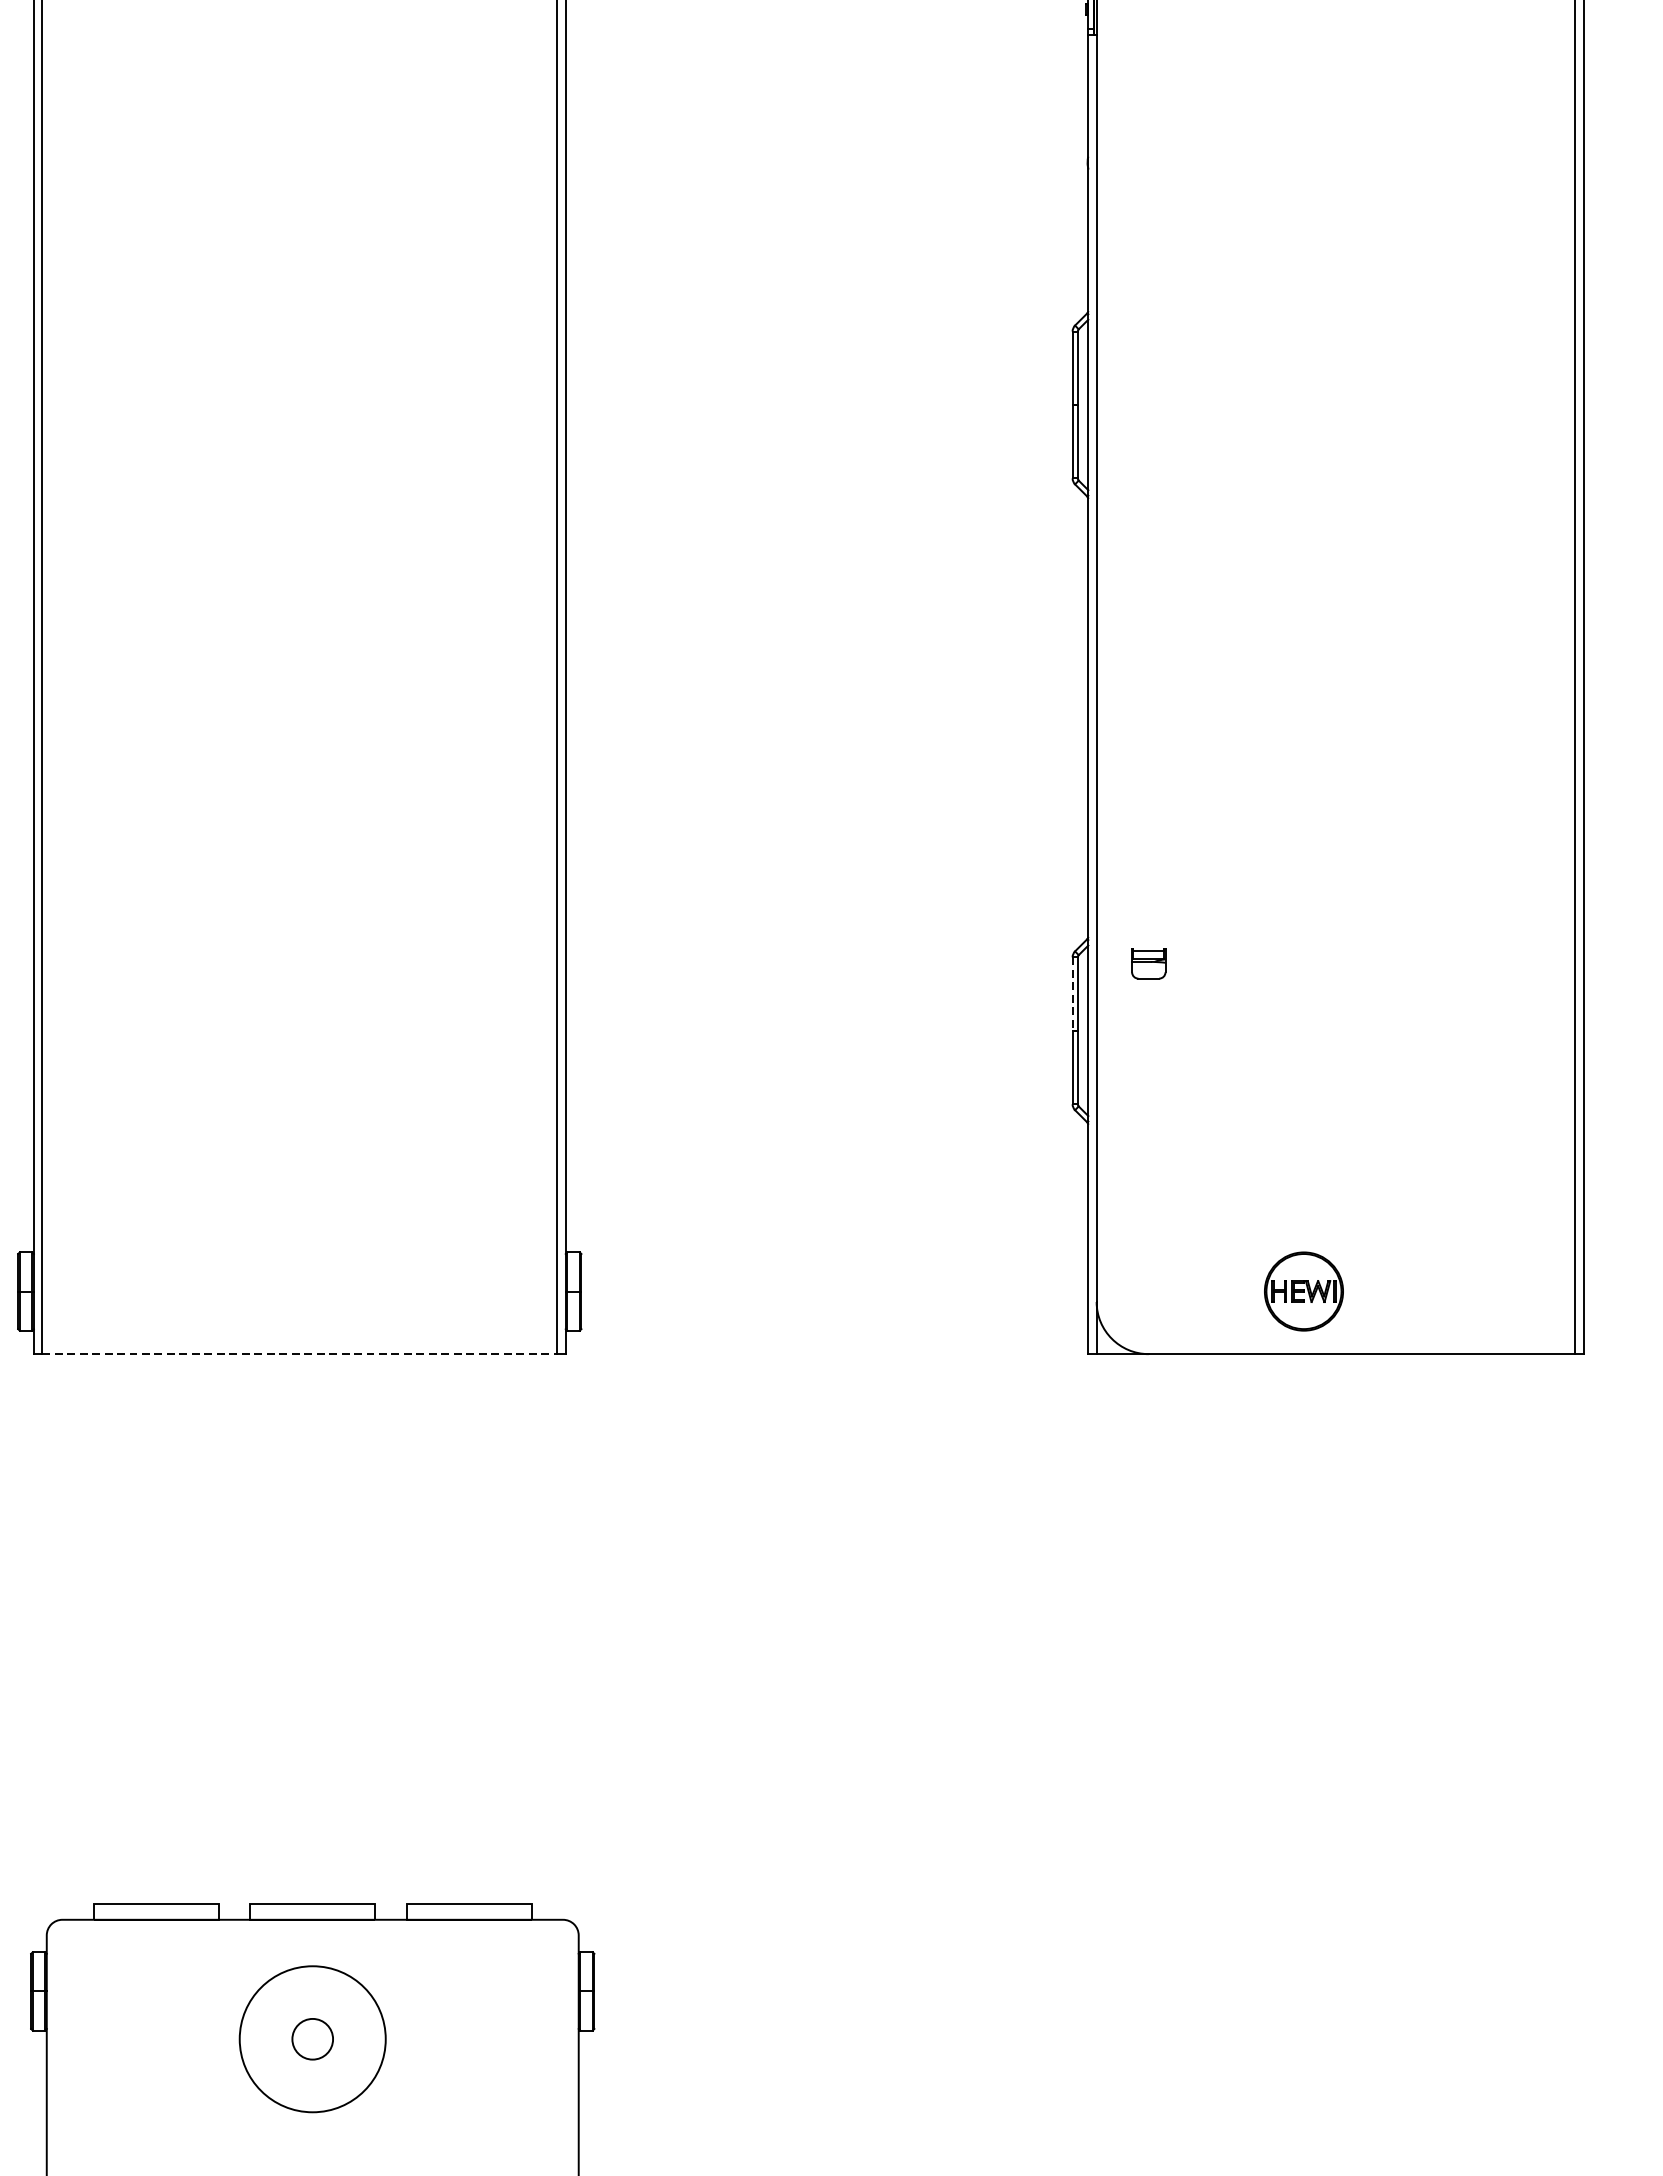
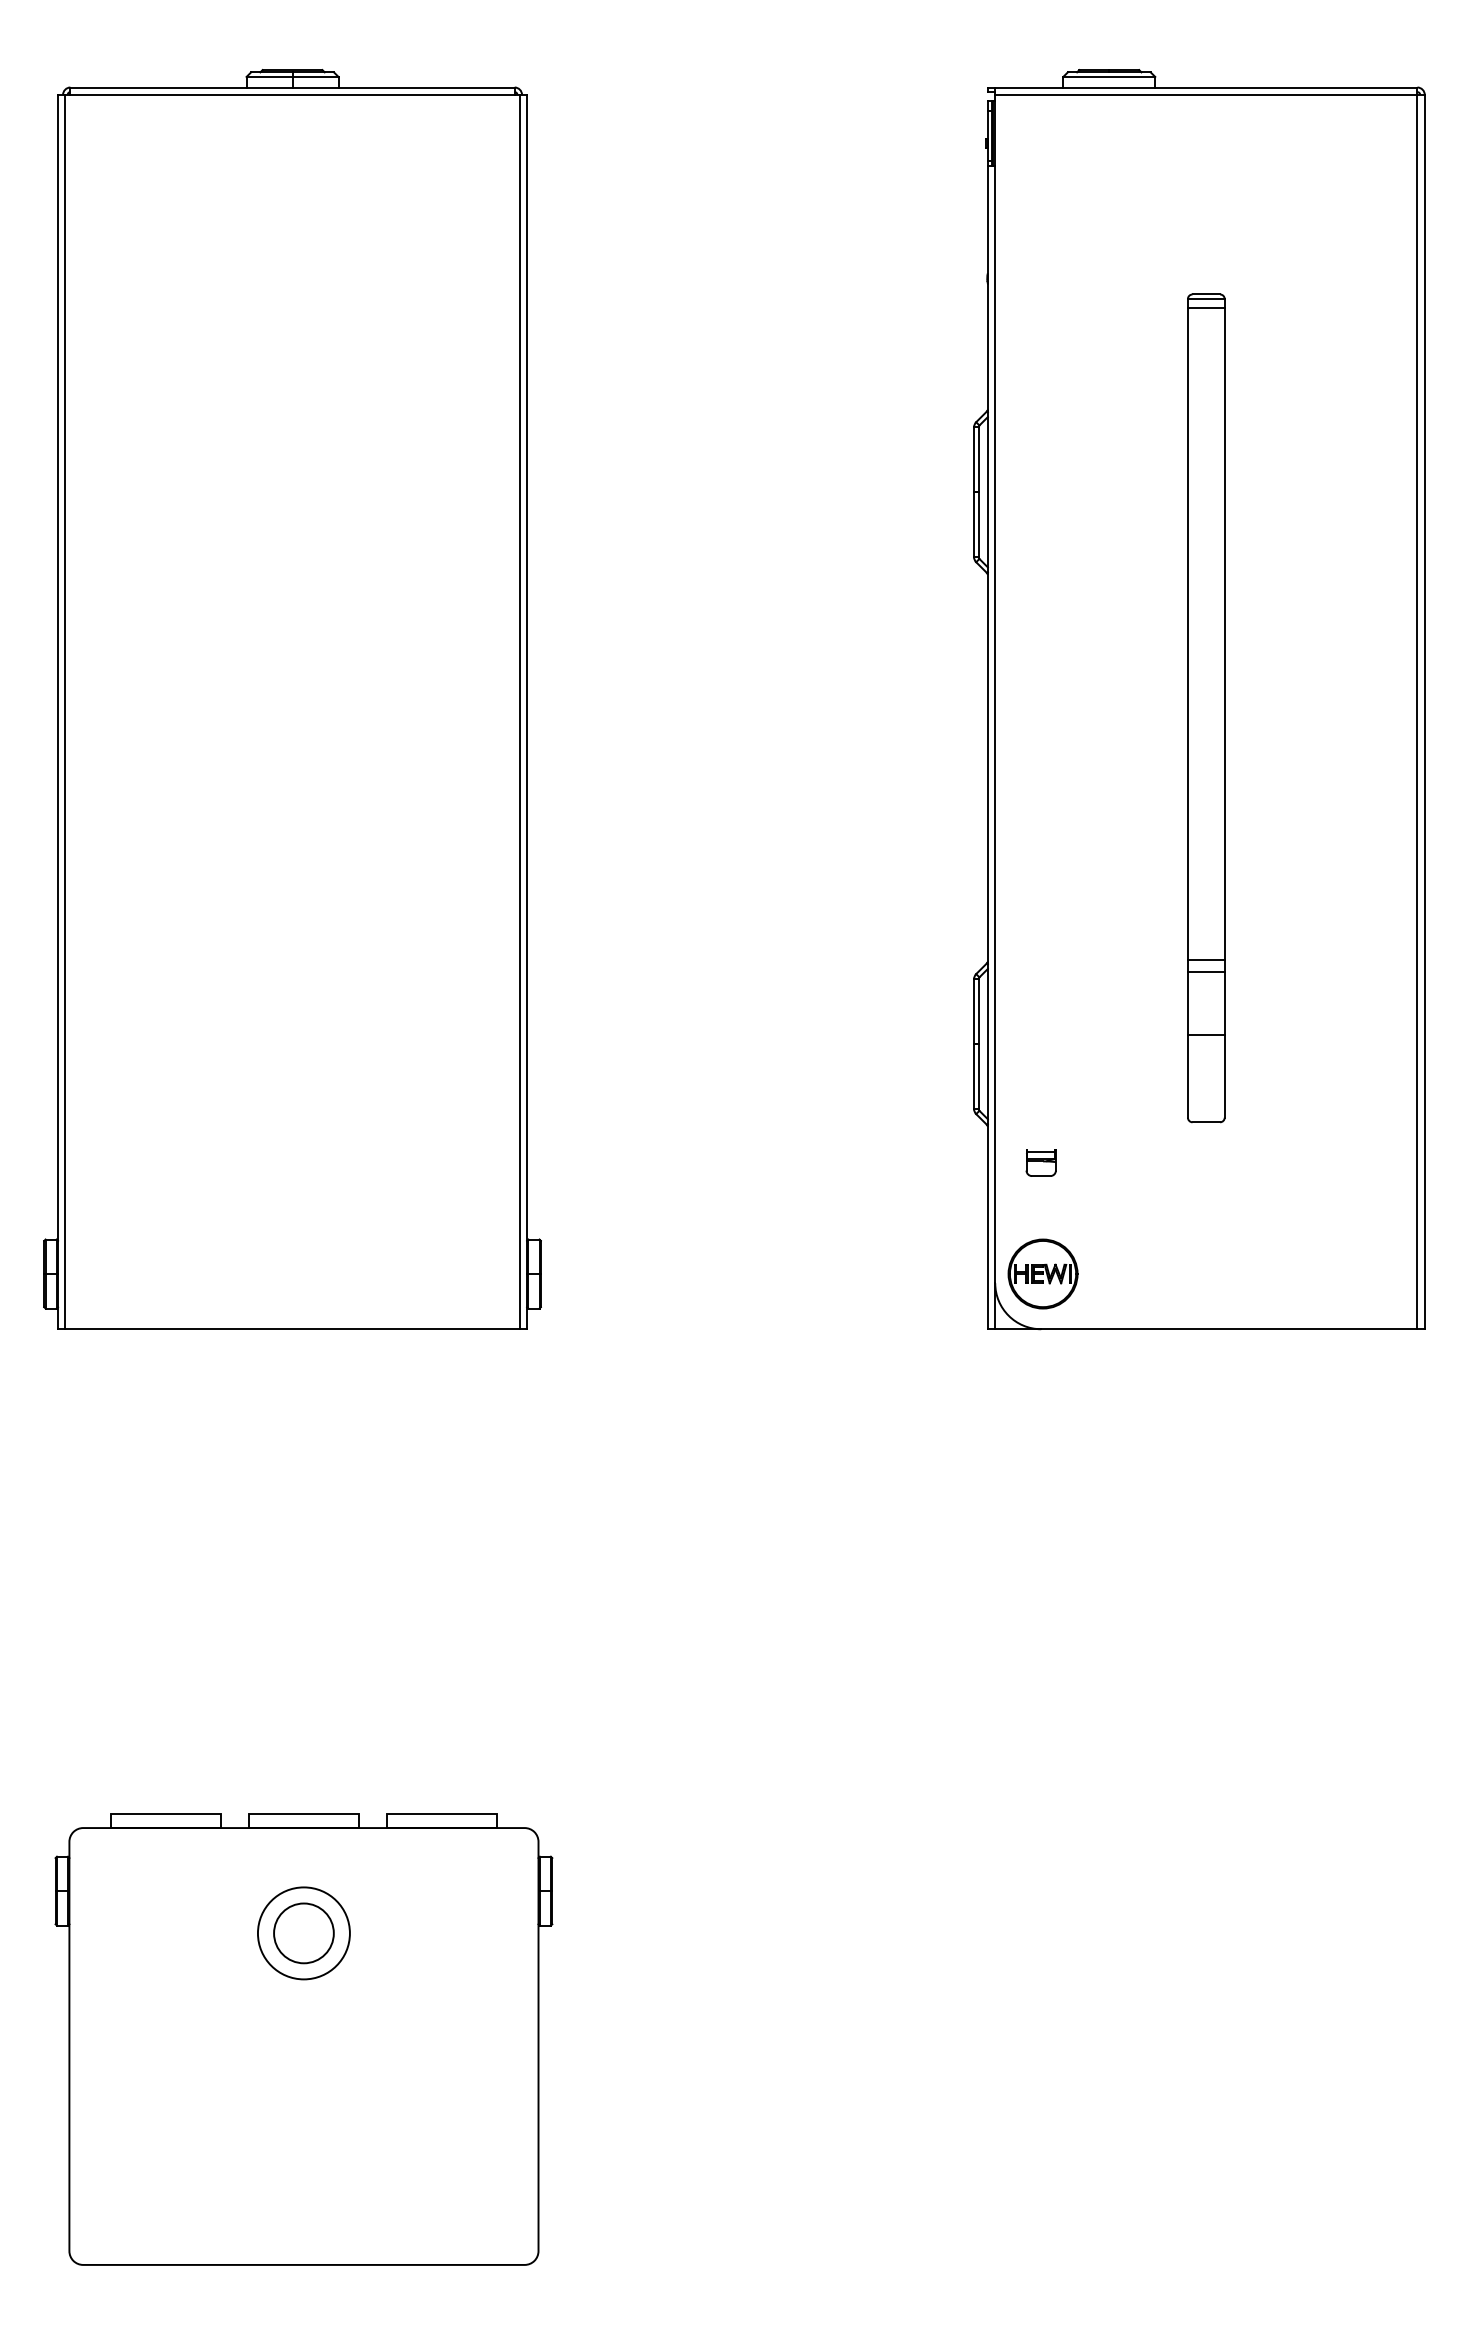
part: (1336, 650) -> (1206, 708), added
part: (1147, 963) -> (1040, 1162), moved
line: (1073, 994) -> (974, 1012), dashed -> solid
part: (1303, 1290) -> (1042, 1273), moved
line: (300, 1354) -> (293, 1329), dashed -> solid
circle: (312, 2039) -> (303, 1933), size x0.71
circle: (312, 2039) -> (303, 1933), size x1.67

